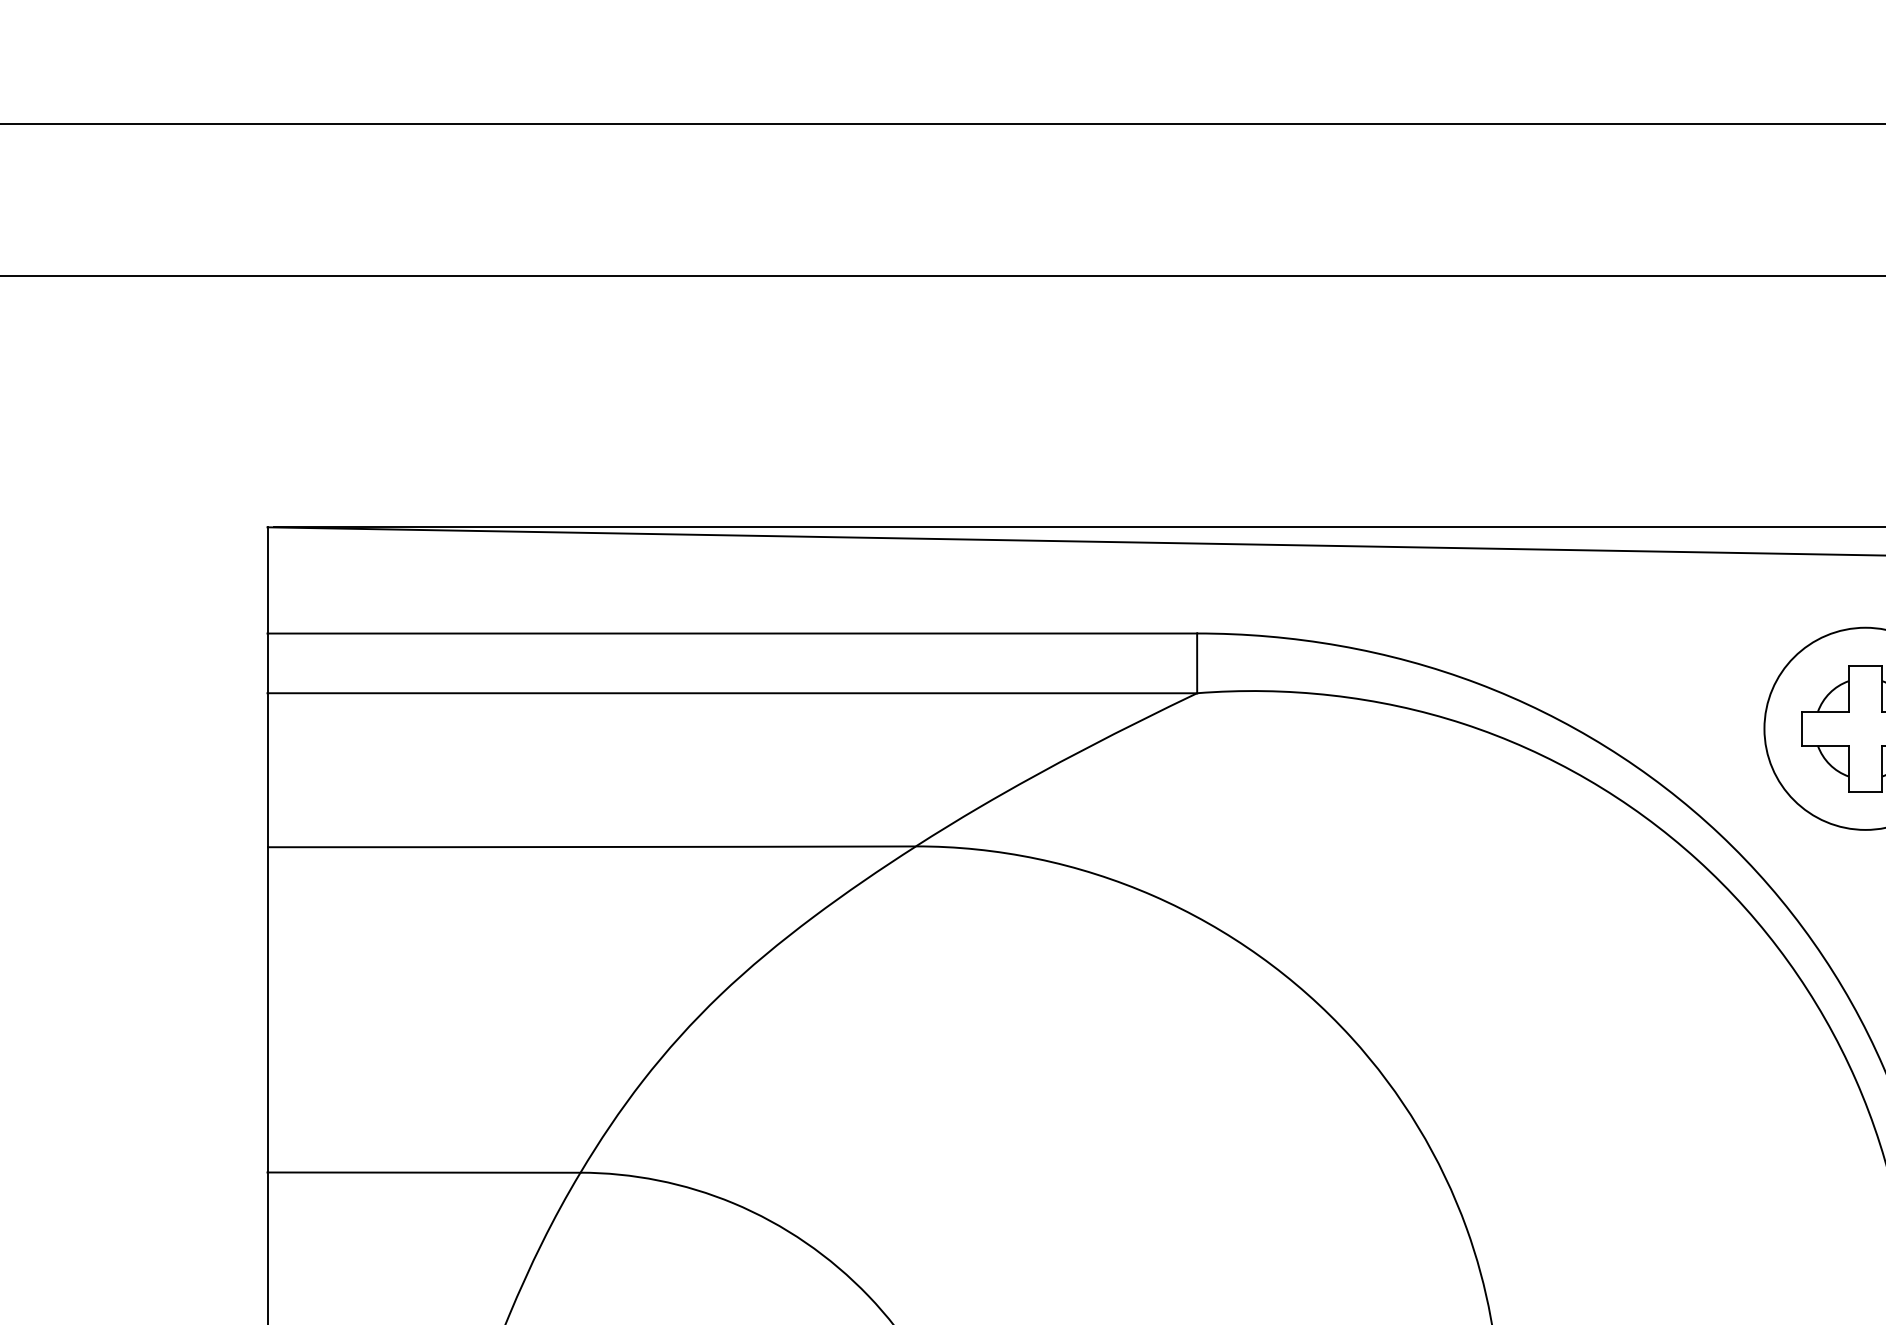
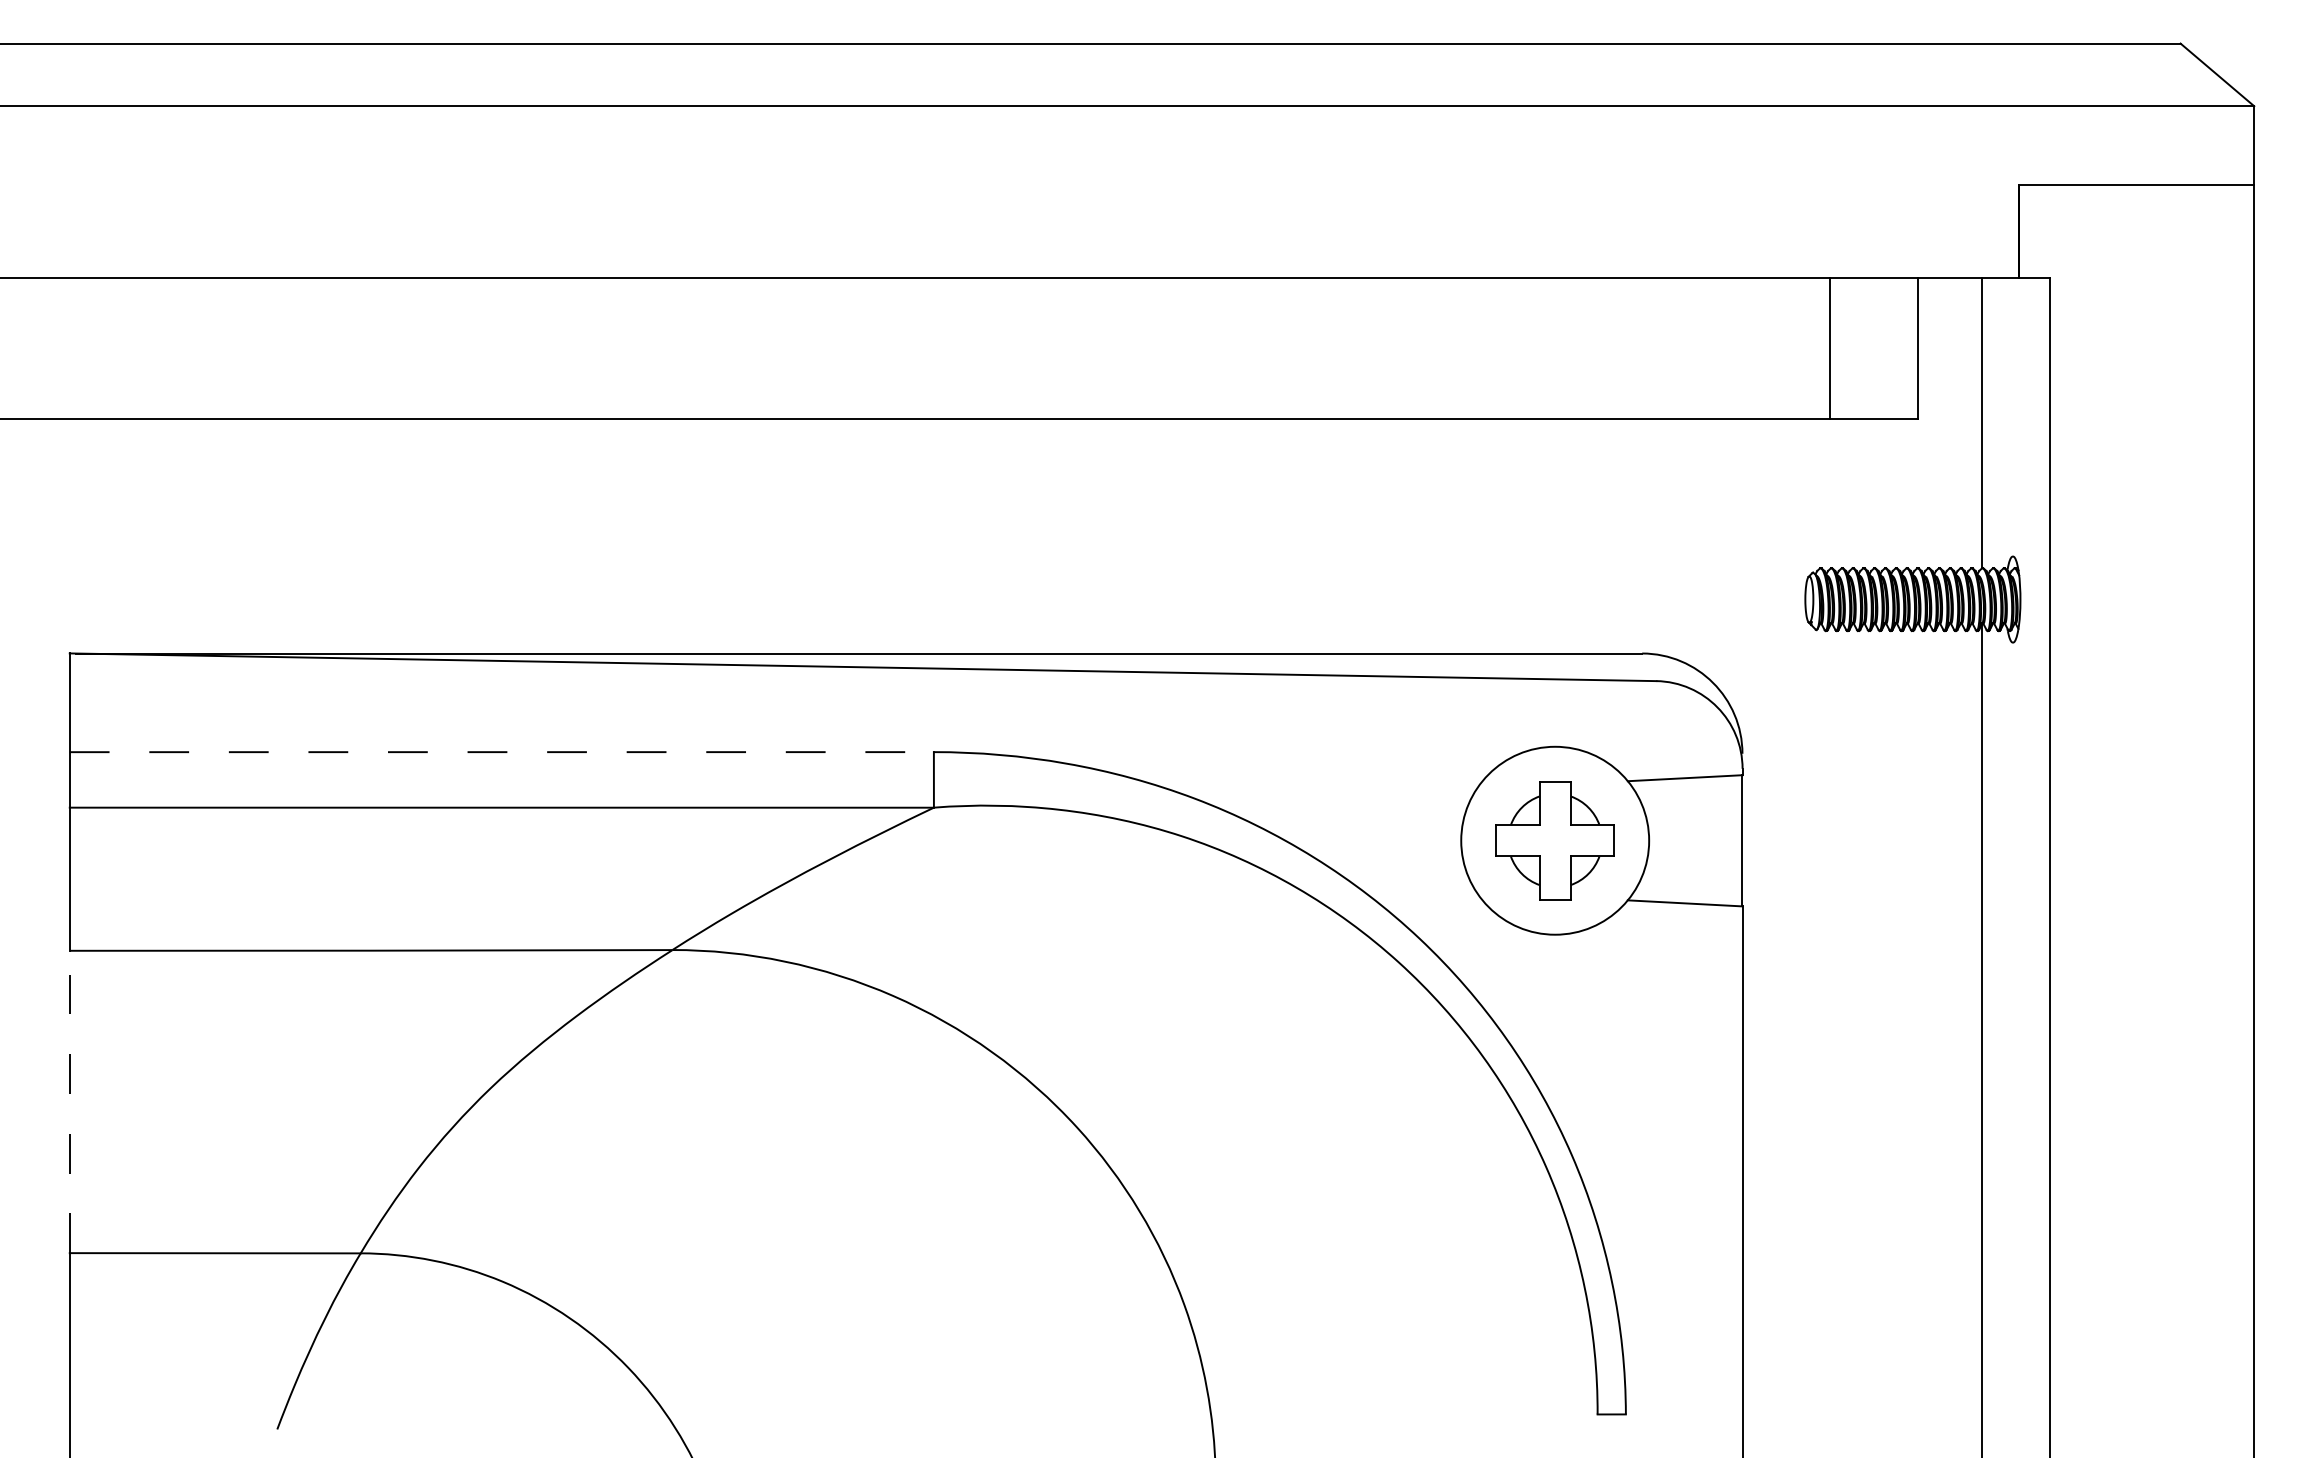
line: (733, 633) -> (502, 752), solid -> dashed
line: (267, 1009) -> (69, 1101), solid -> dashed

